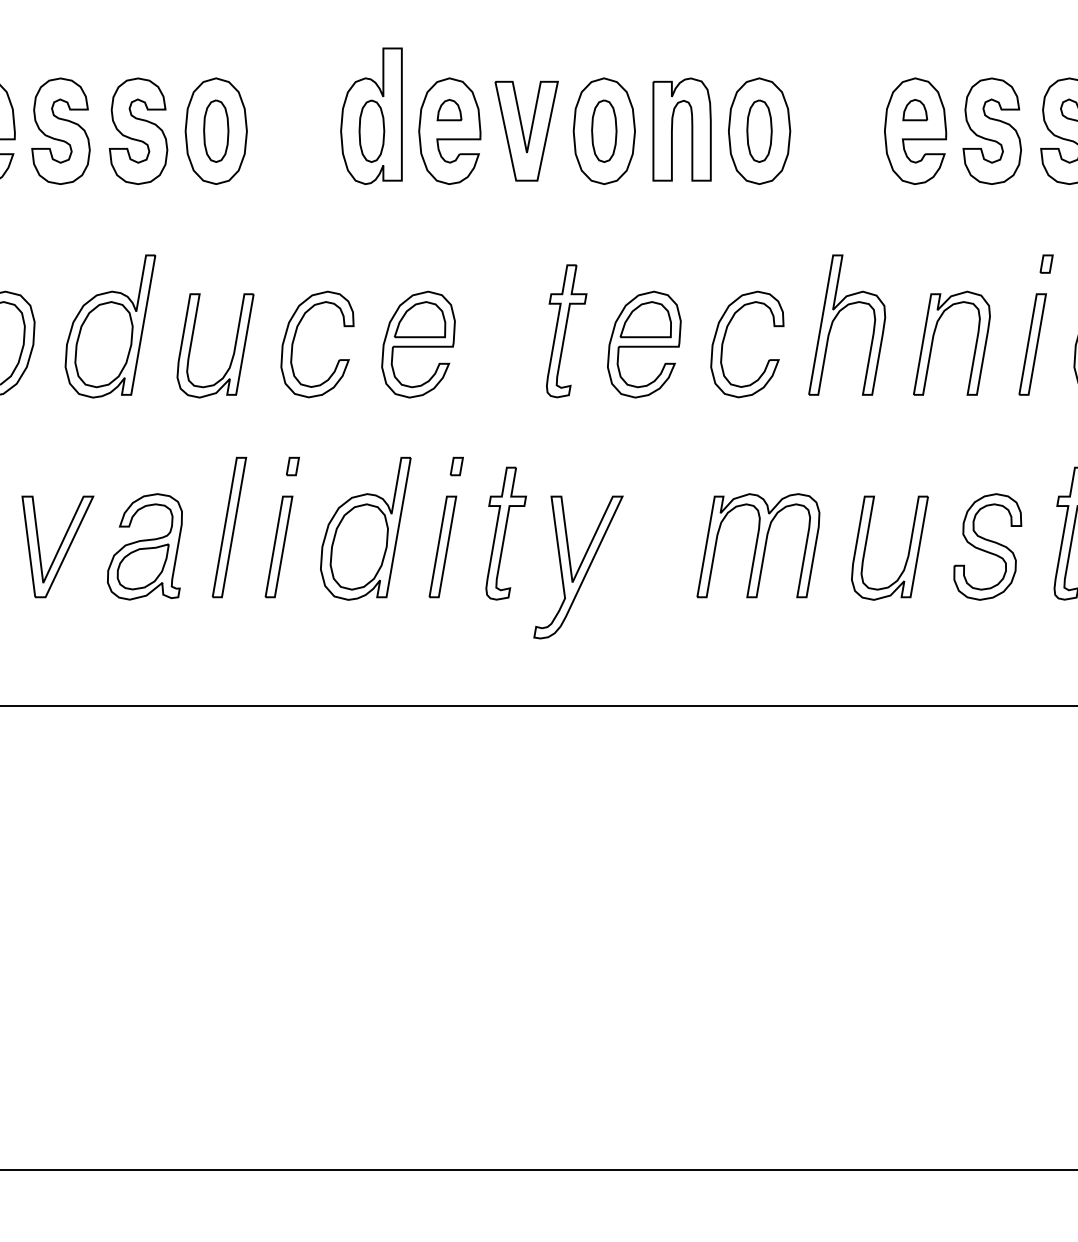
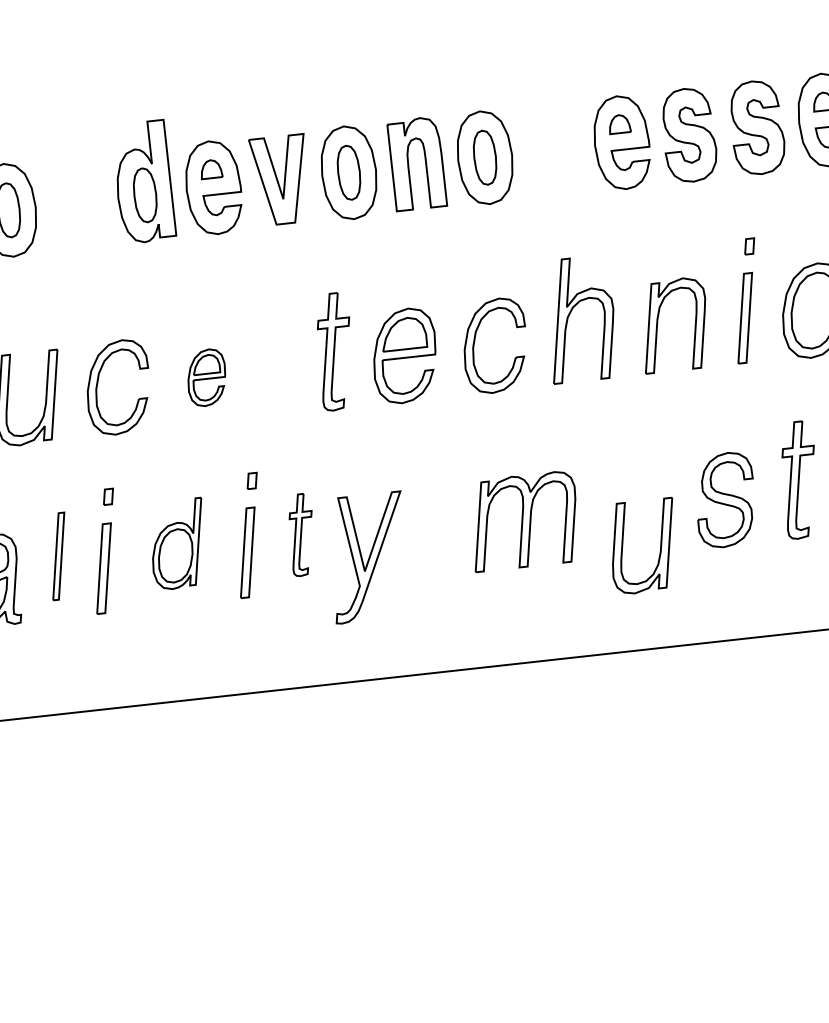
part: (418, 344) -> (206, 377), size x0.6
part: (229, 527) -> (58, 556), size x0.7
part: (365, 528) -> (178, 544), size x0.7
part: (505, 533) -> (301, 534), size x0.7
part: (908, 548) -> (660, 545), moved

